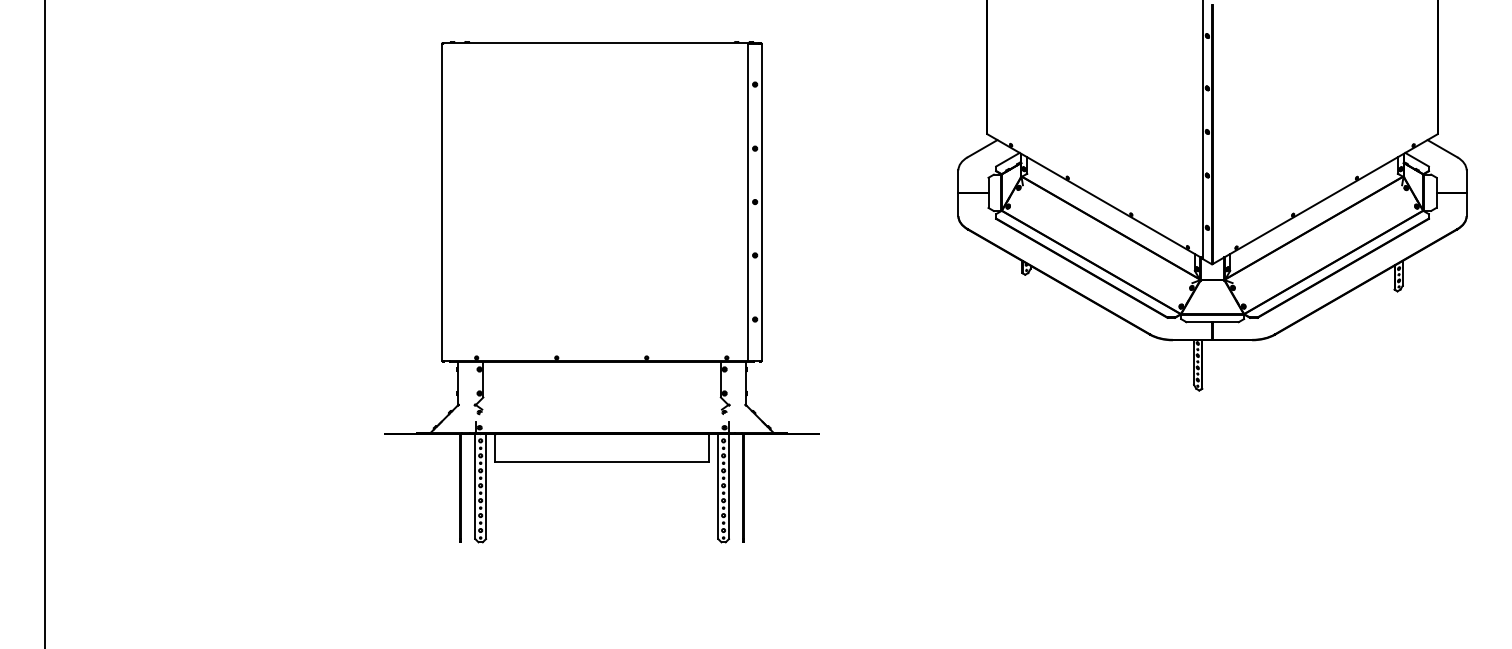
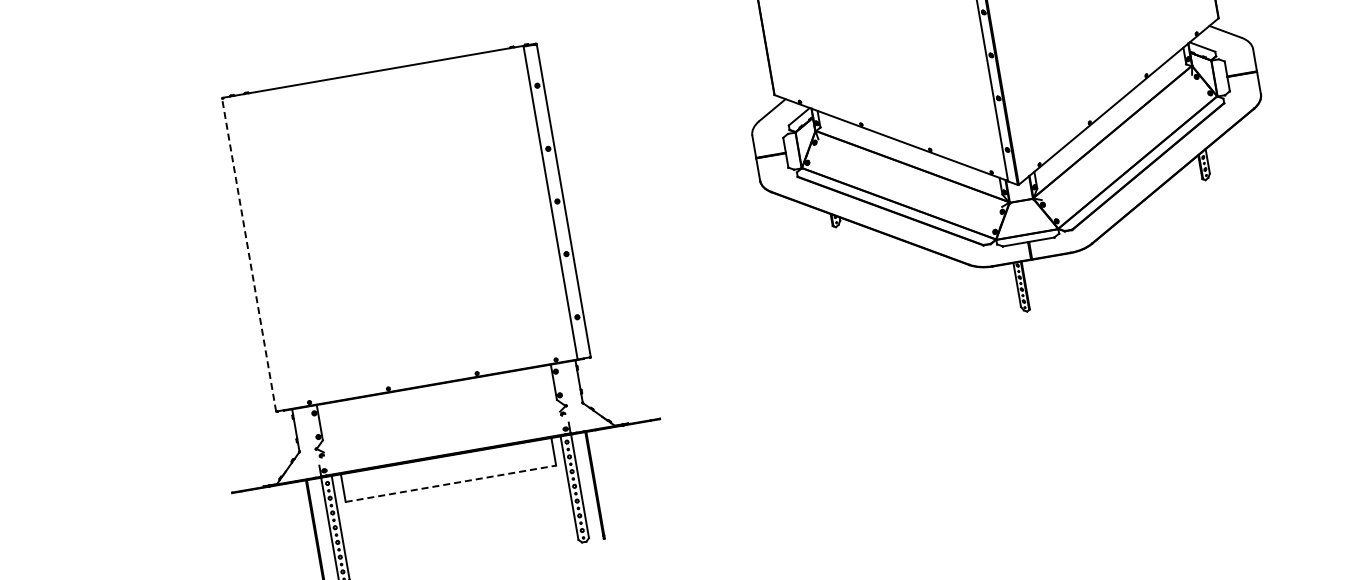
line: (442, 202) -> (249, 255), solid -> dashed
line: (602, 462) -> (451, 484), solid -> dashed

